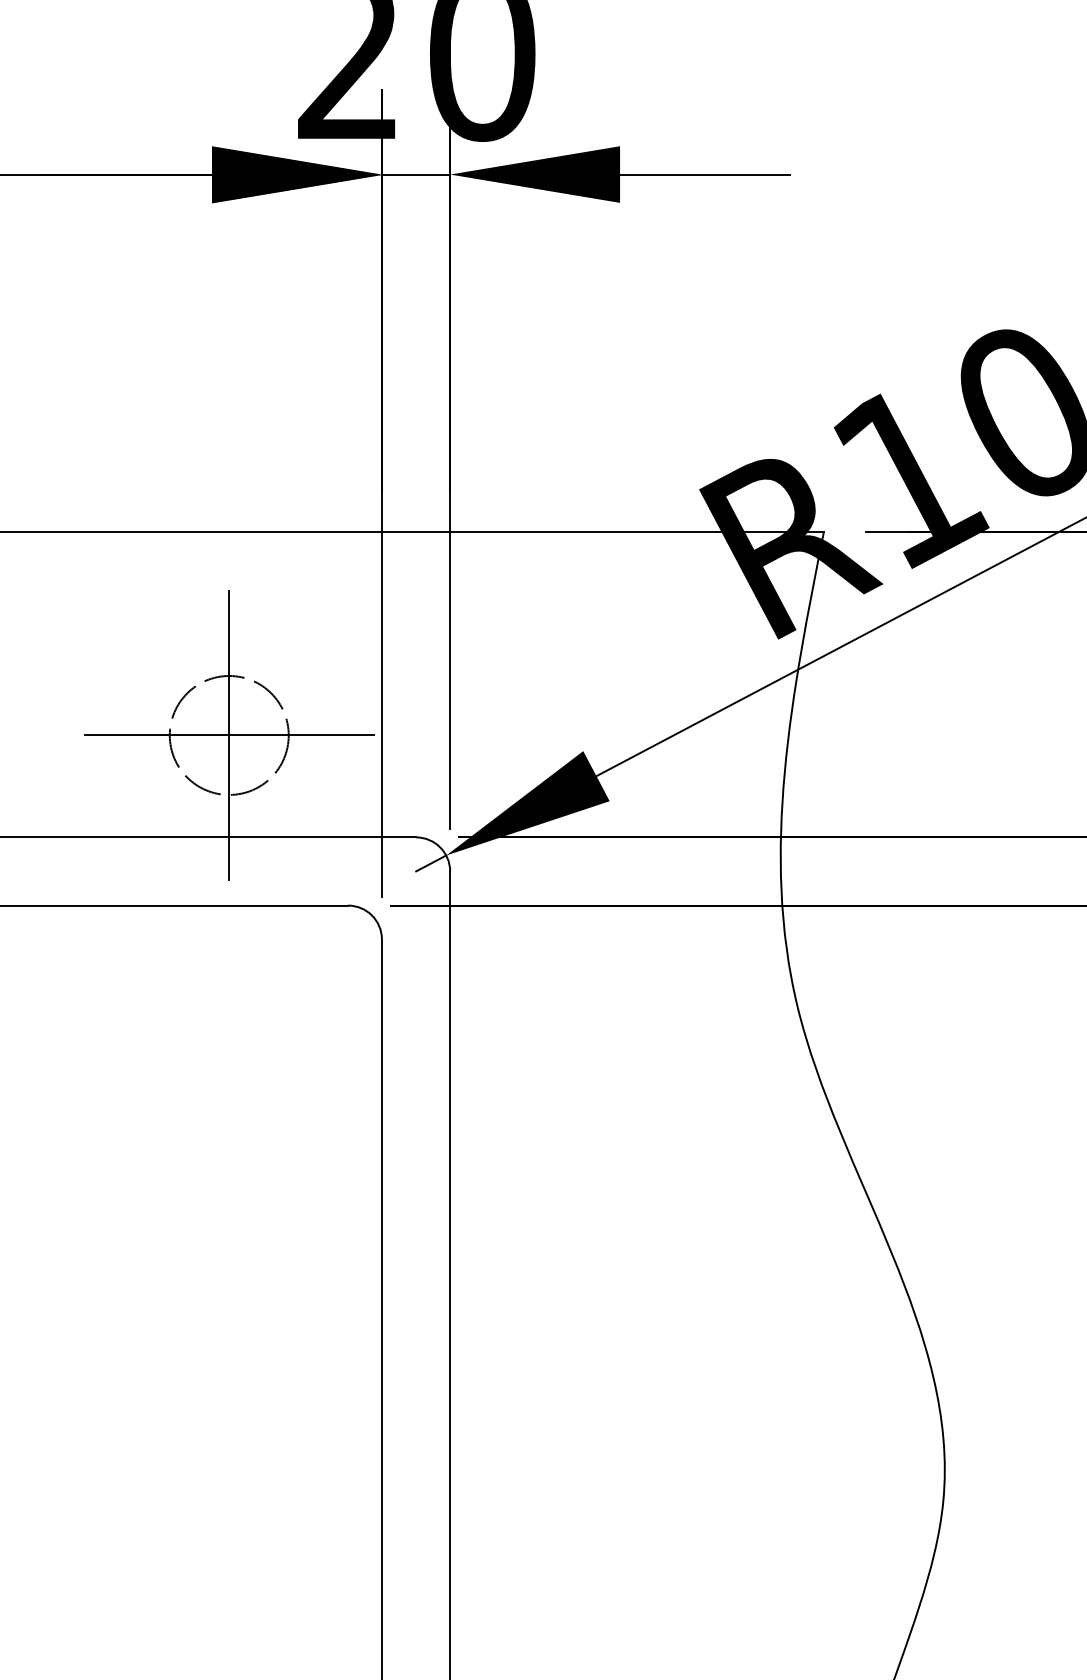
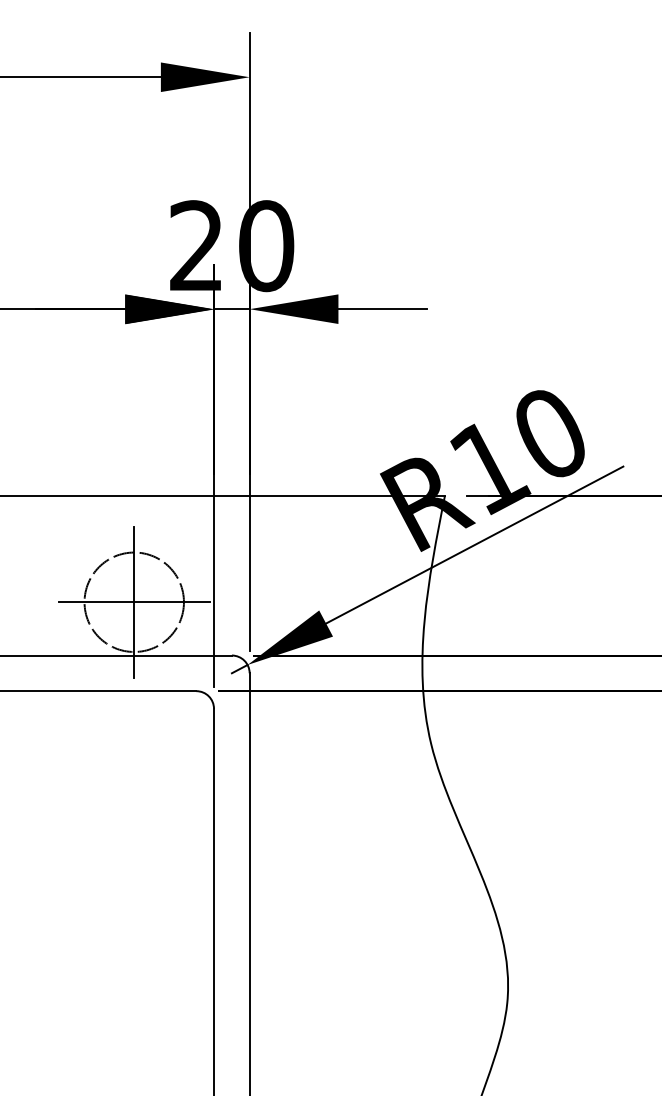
circle: (229, 735) -> (134, 602), size x1.6

